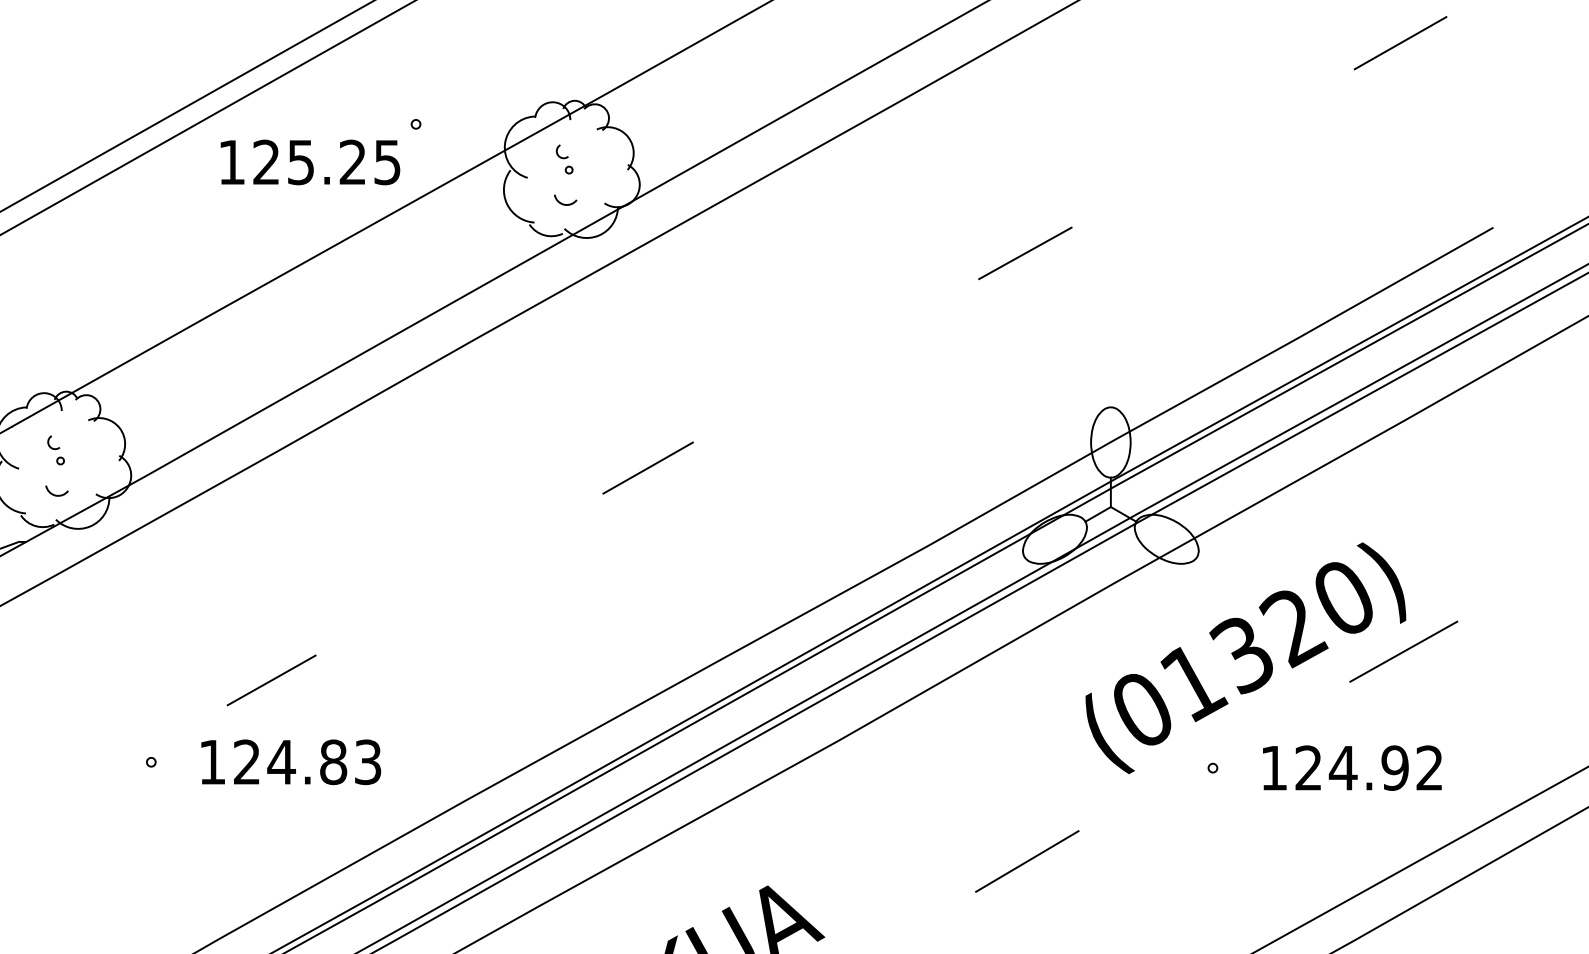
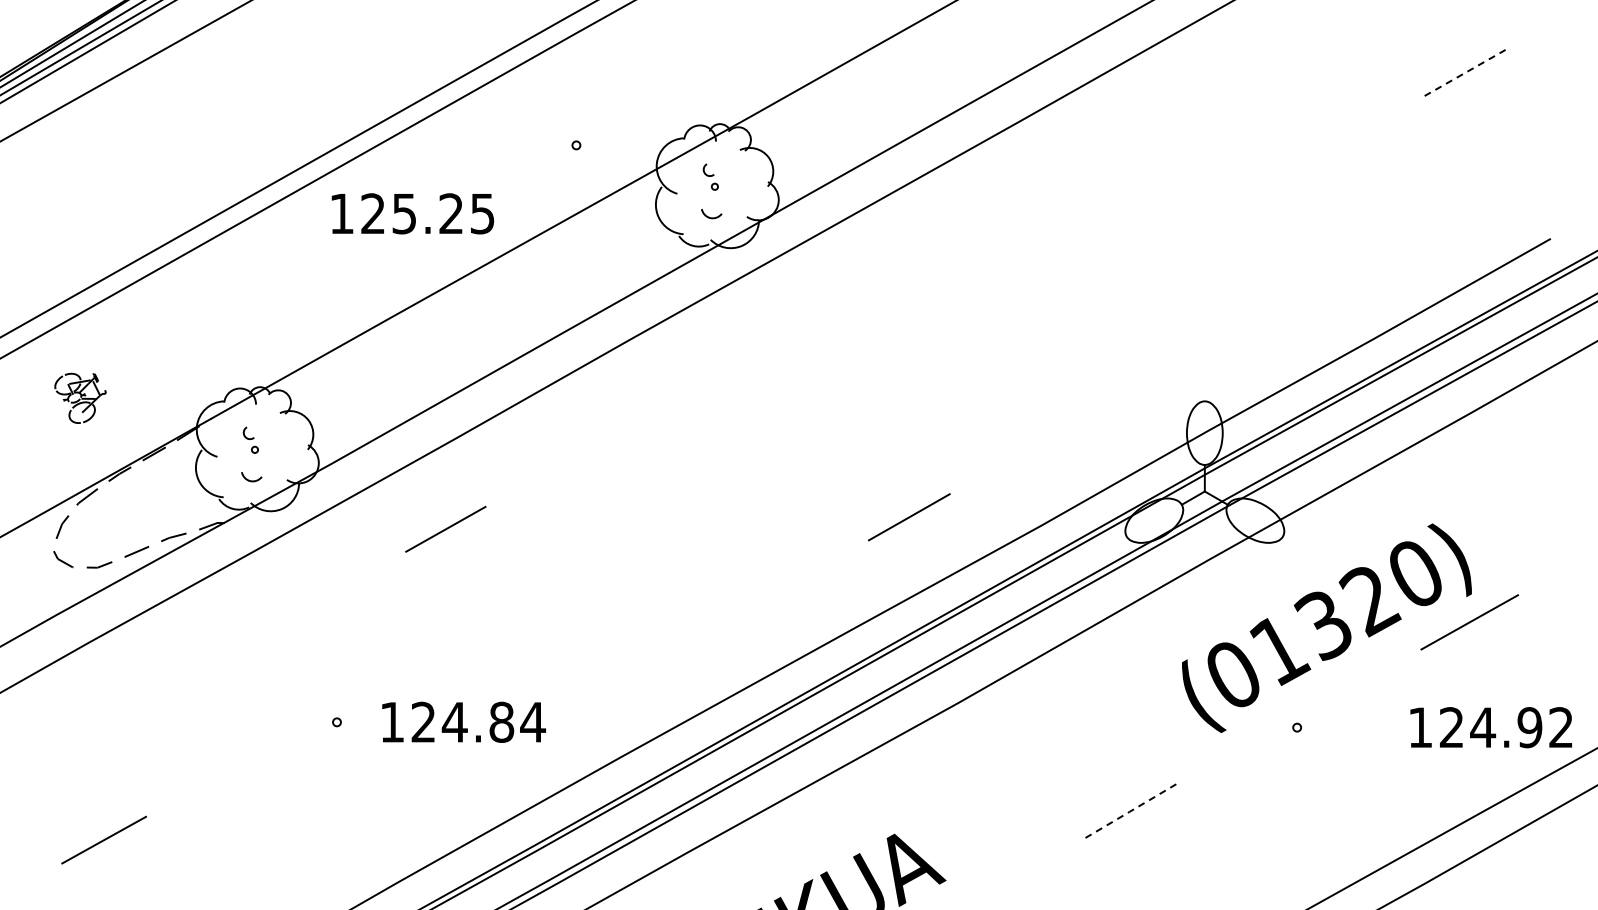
line: (1400, 43) -> (1466, 72), solid -> dashed
text: (309, 162) -> (412, 213), moved
line: (1025, 252) -> (1127, 261), removed
line: (648, 468) -> (909, 517), moved
line: (271, 679) -> (445, 528), moved
text: (368, 761) -> (533, 721), 124.83 -> 124.84
text: (1351, 767) -> (1490, 727), moved
line: (1027, 861) -> (1129, 812), solid -> dashed

